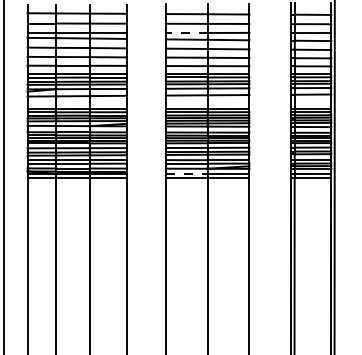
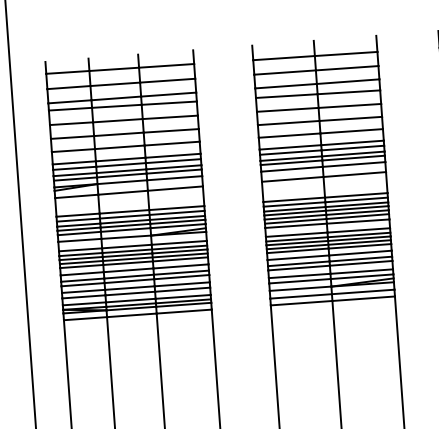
line: (186, 32) -> (285, 85), dashed -> solid
line: (186, 173) -> (300, 295), dashed -> solid

